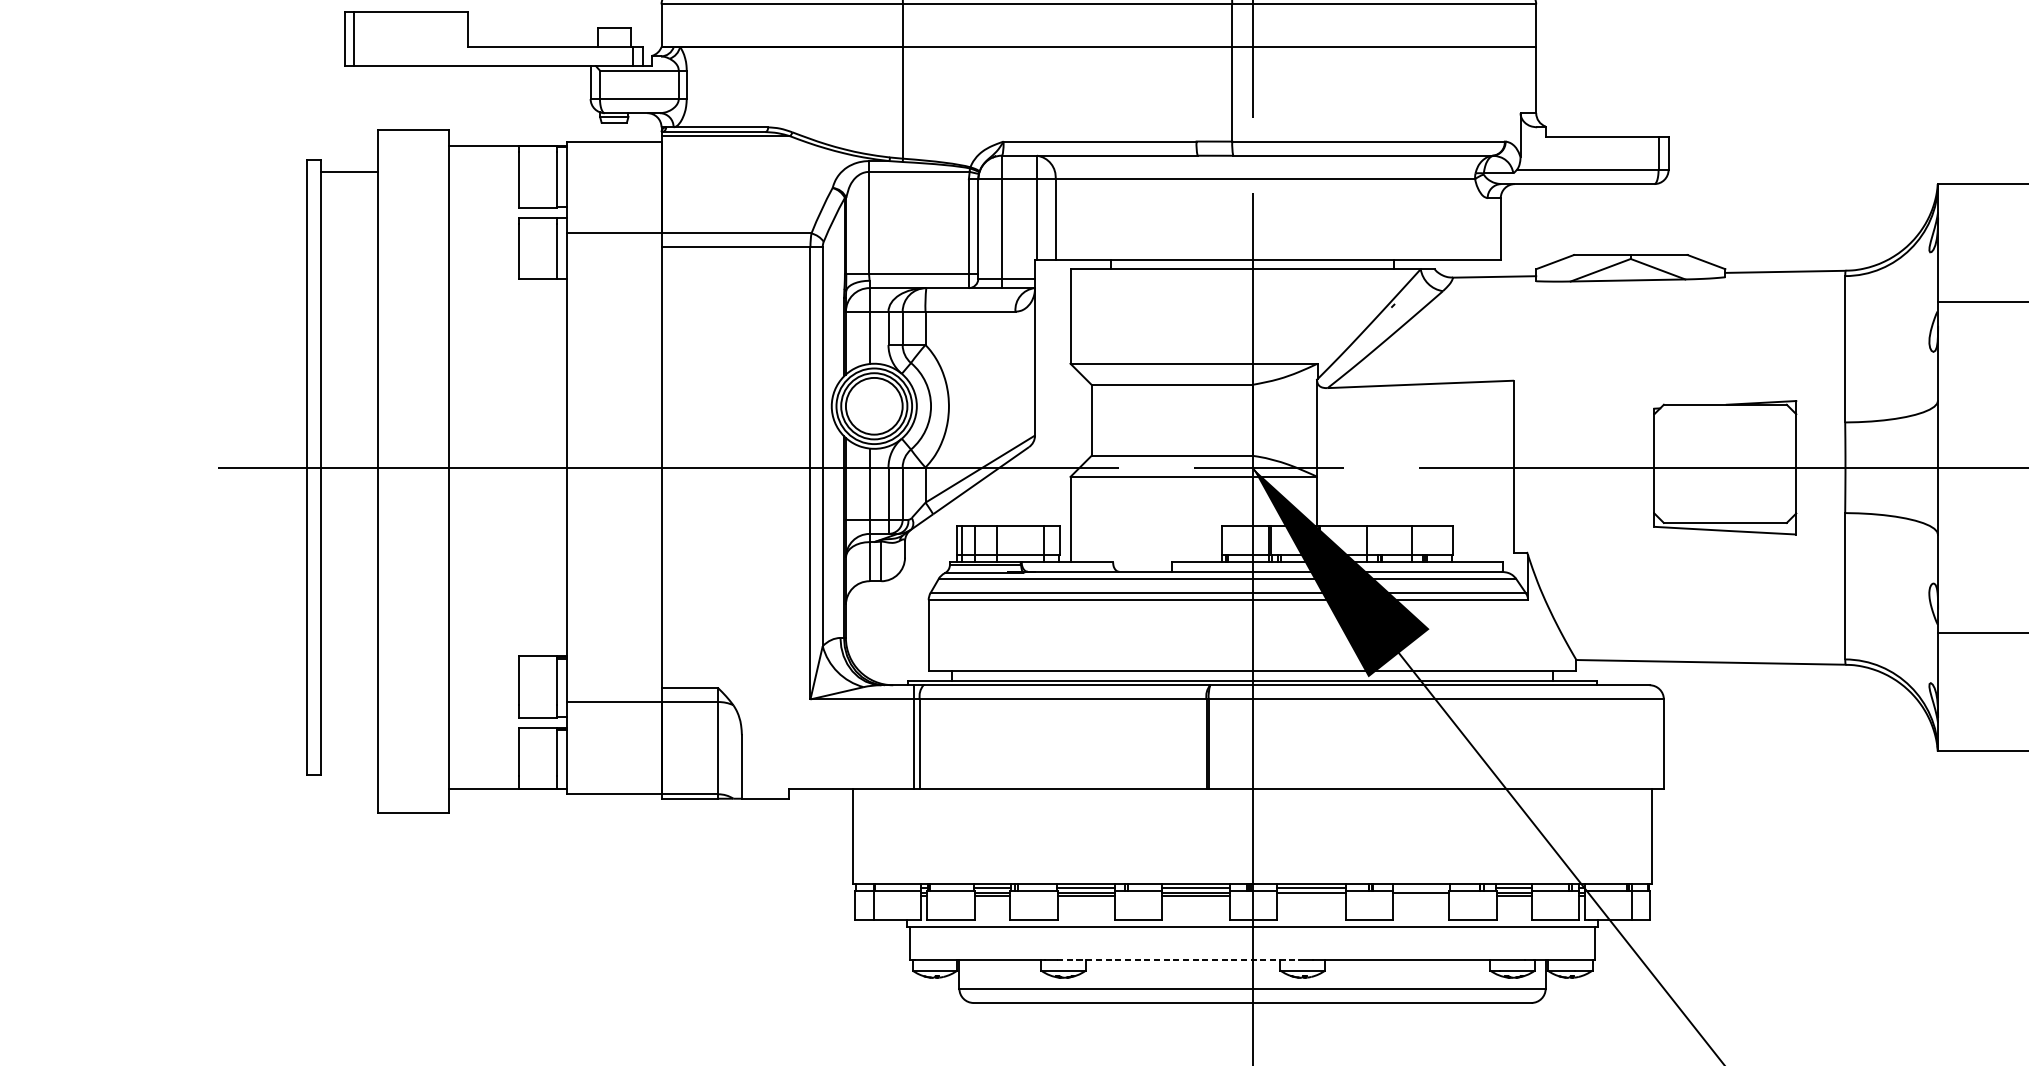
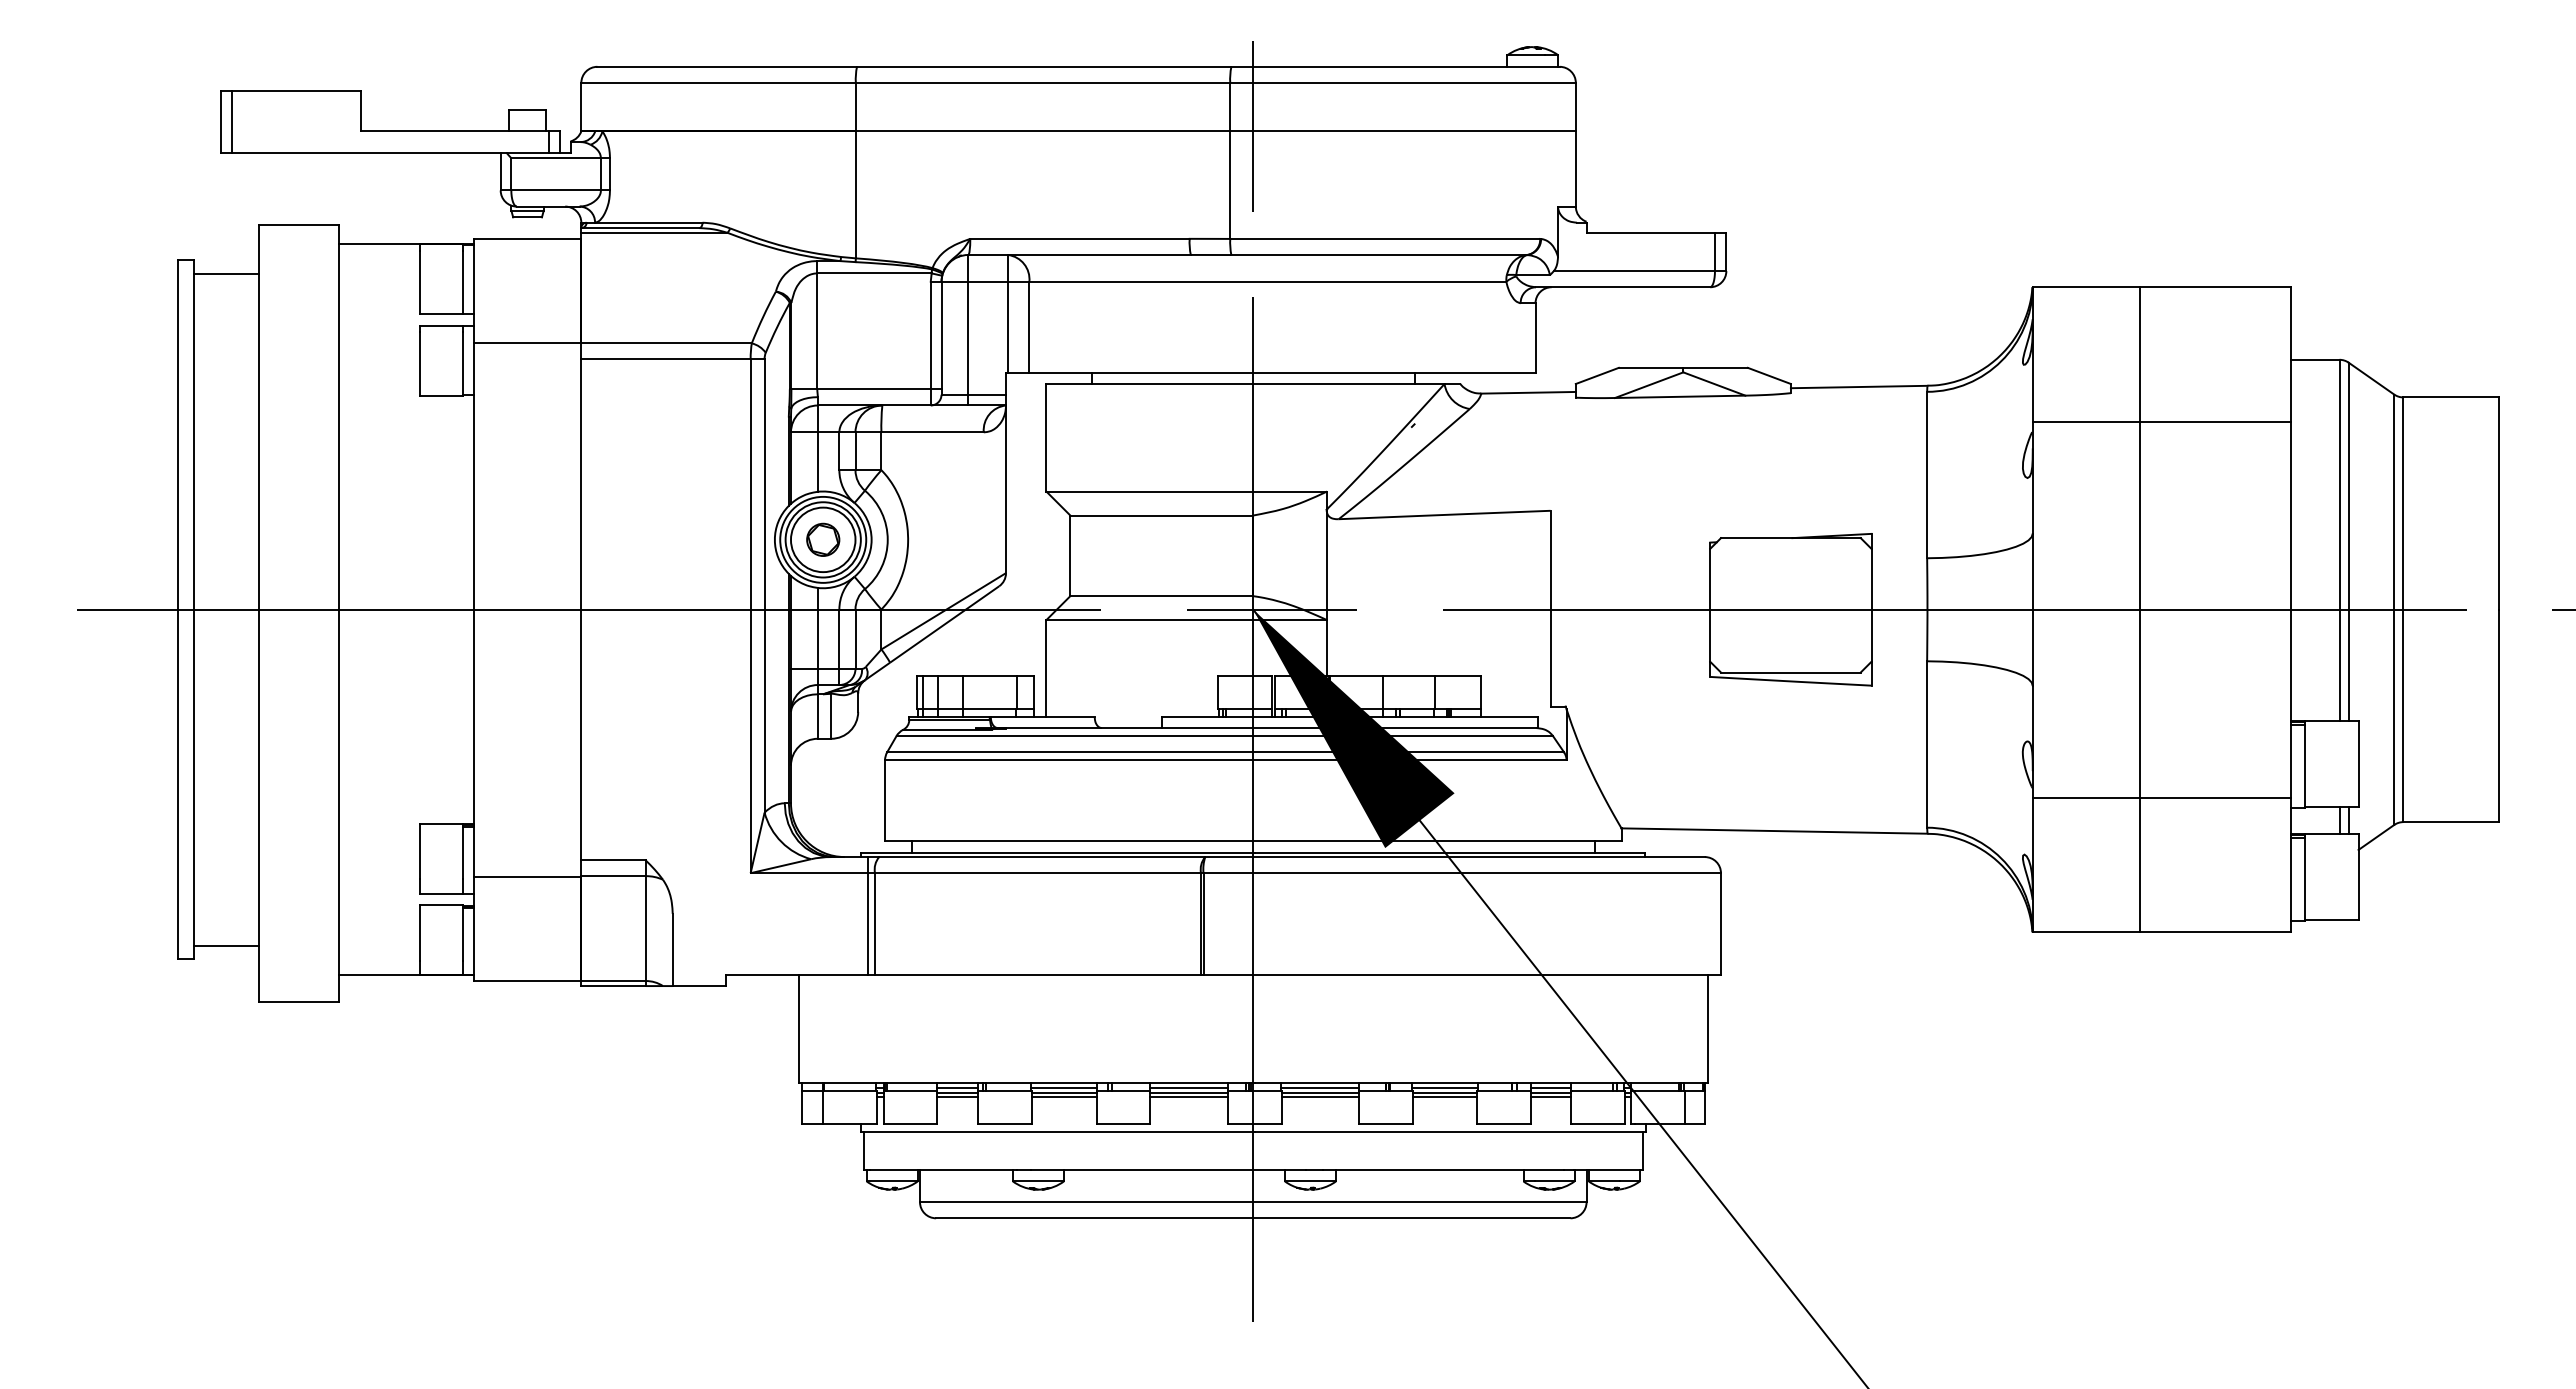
part: (874, 405) -> (823, 539), added
line: (349, 763) -> (226, 945), added
line: (1420, 887) -> (1444, 1087), added
line: (1311, 895) -> (1320, 1096), added
line: (1420, 895) -> (1444, 1096), added
line: (1178, 960) -> (1169, 1169), dashed -> solid

